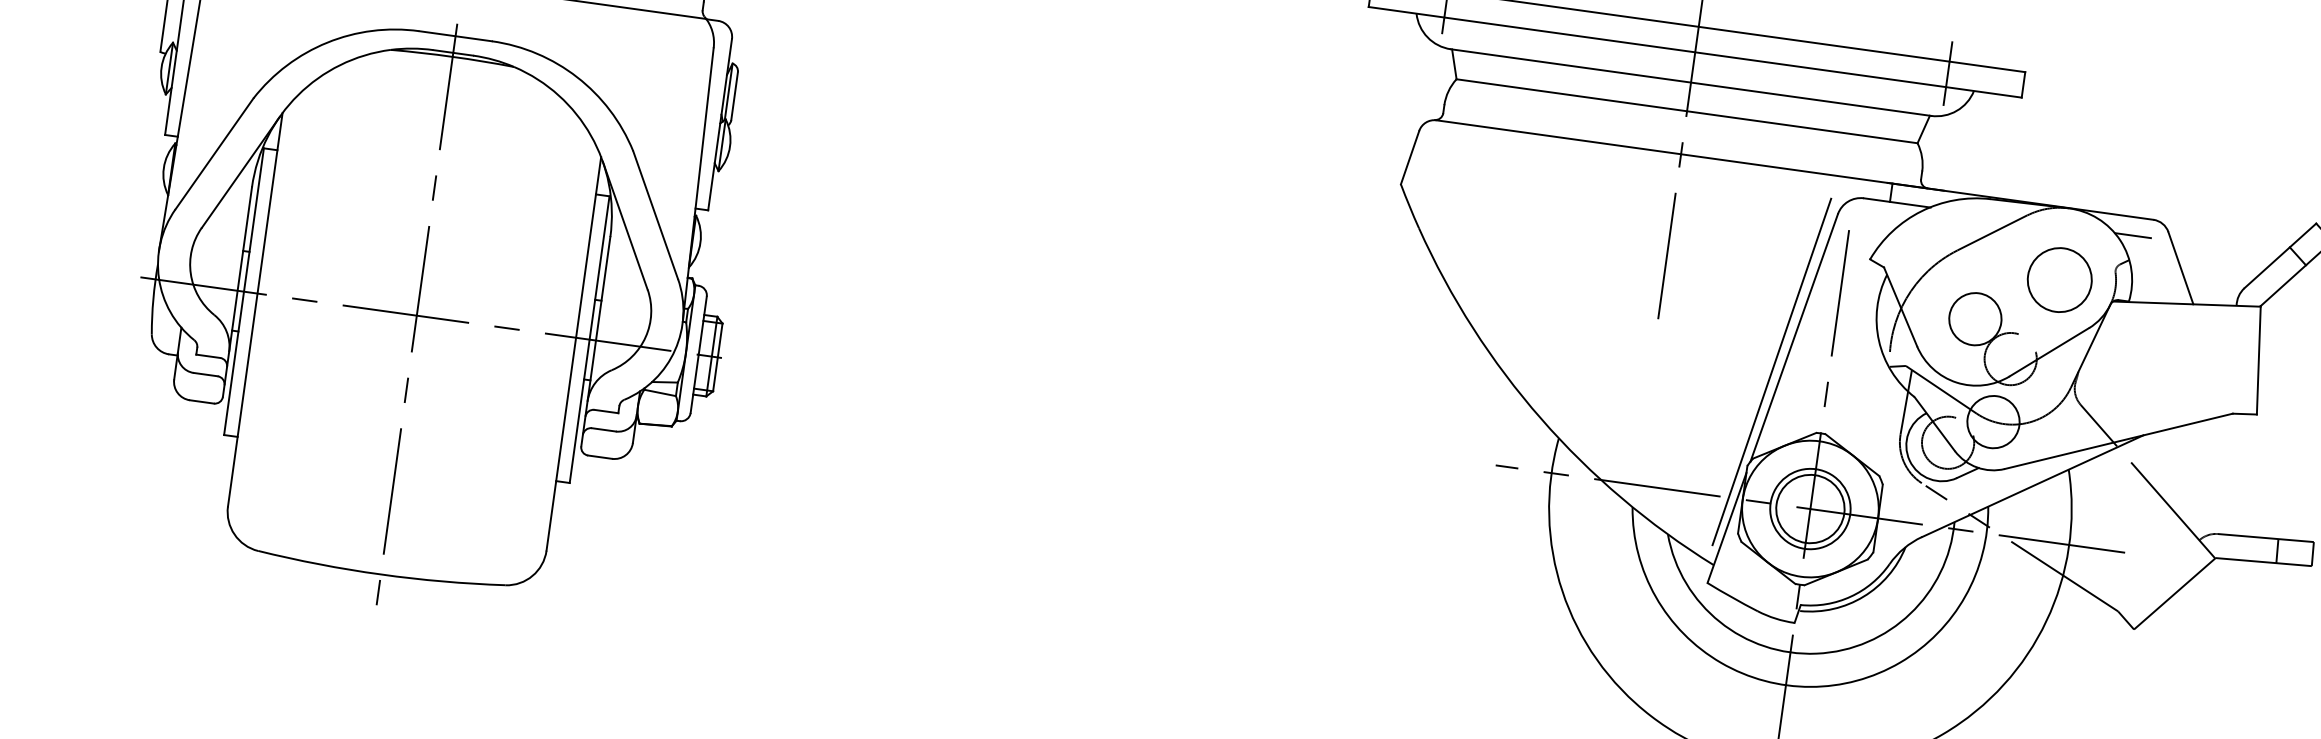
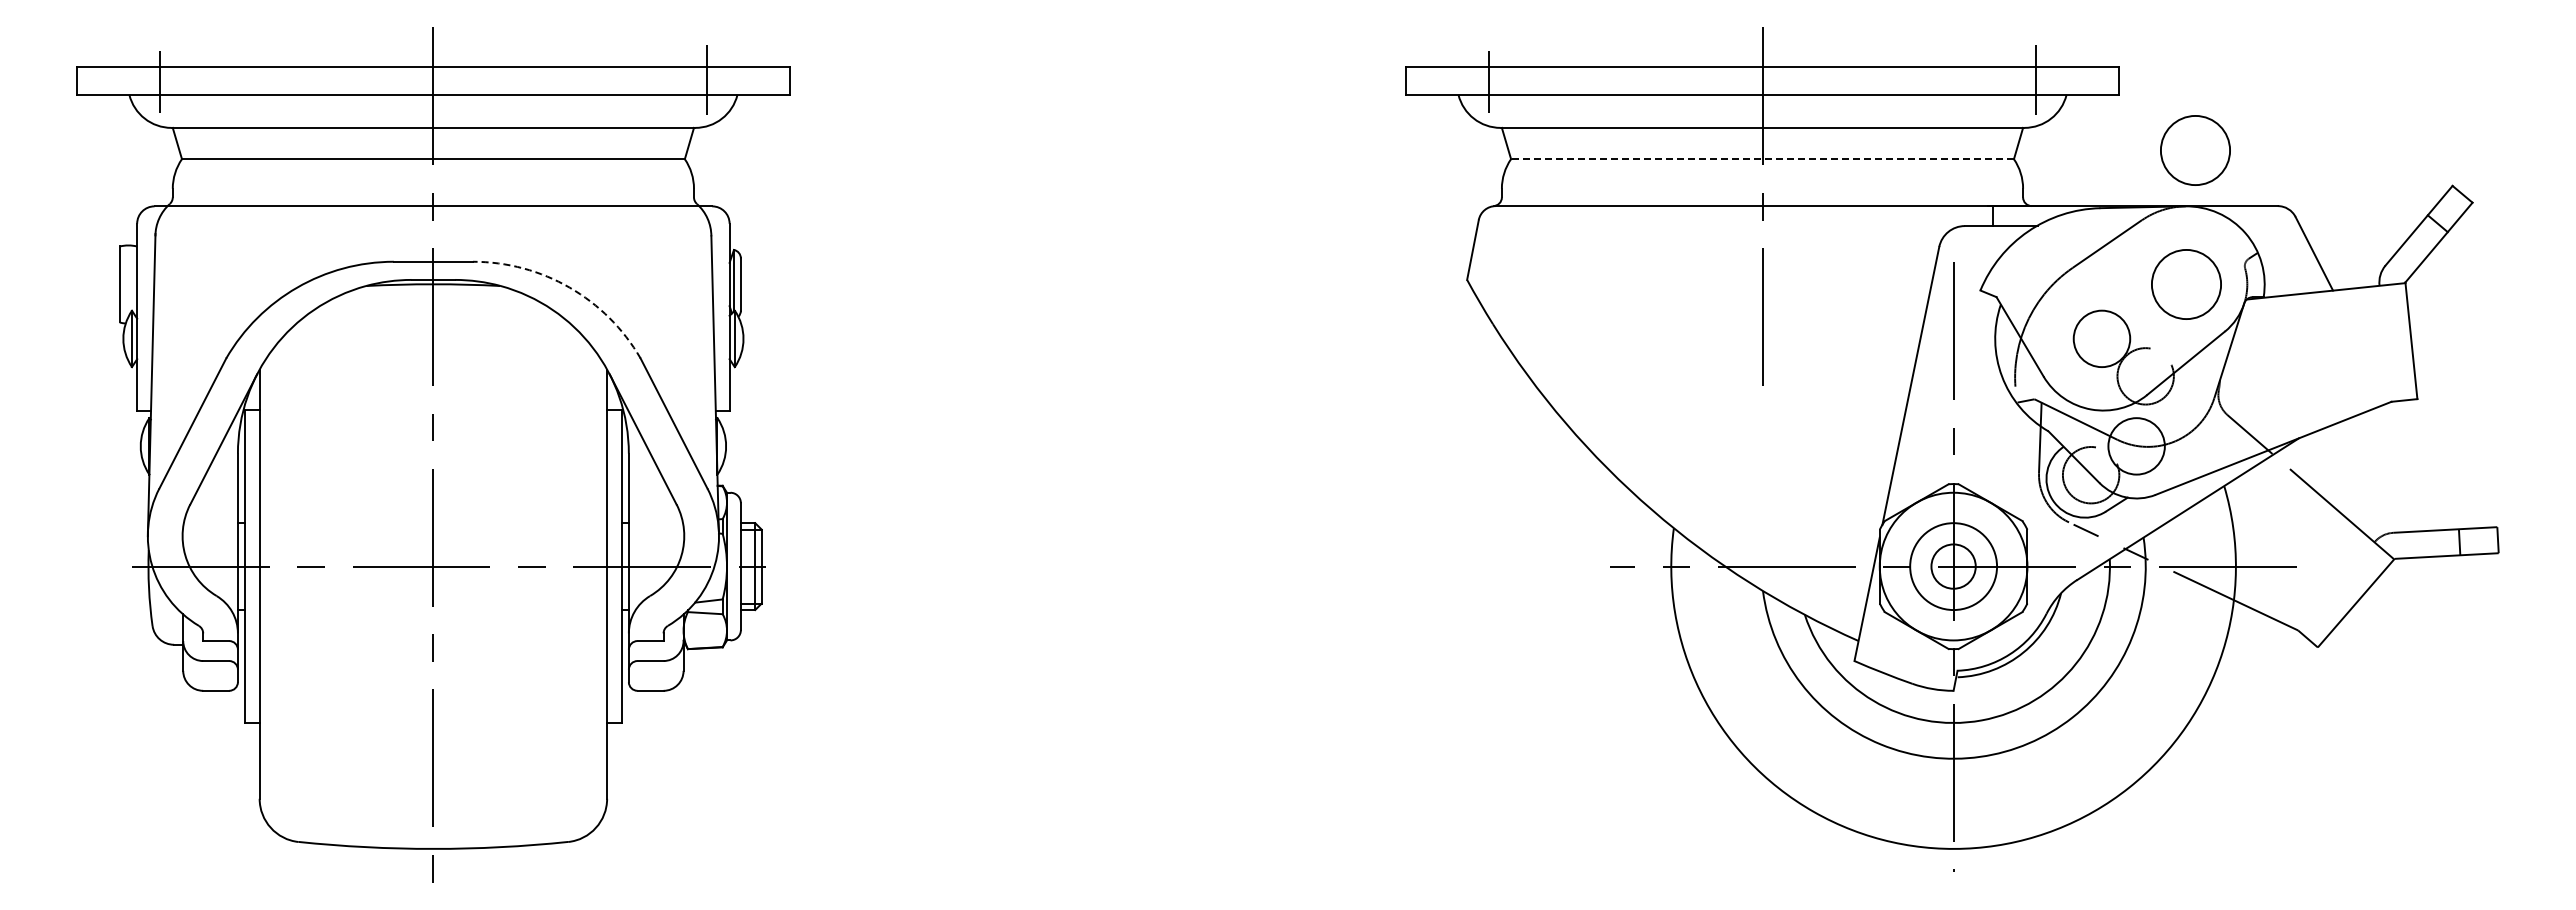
arc: (577, 77) -> (569, 287), solid -> dashed
line: (1687, 111) -> (1762, 159), solid -> dashed
circle: (2085, 158) -> (2195, 150), added
line: (2132, 235) -> (2257, 226), removed
line: (1771, 371) -> (1891, 425), removed
circle: (1810, 508) -> (1953, 566), size x0.6

